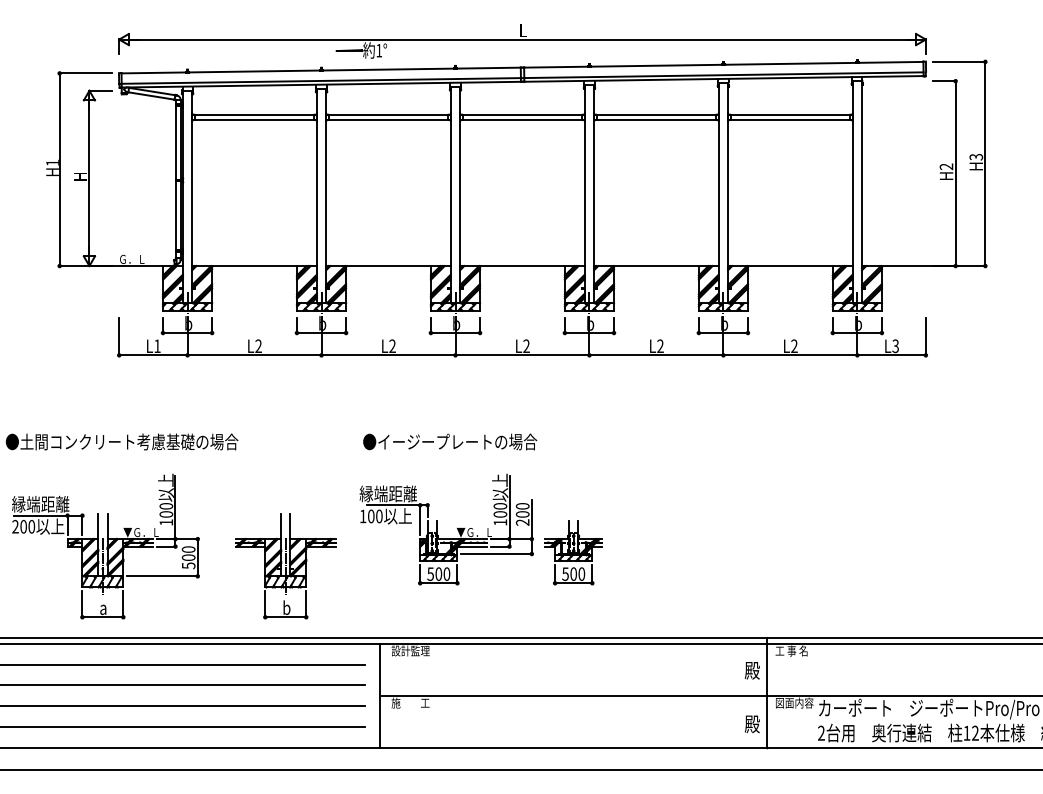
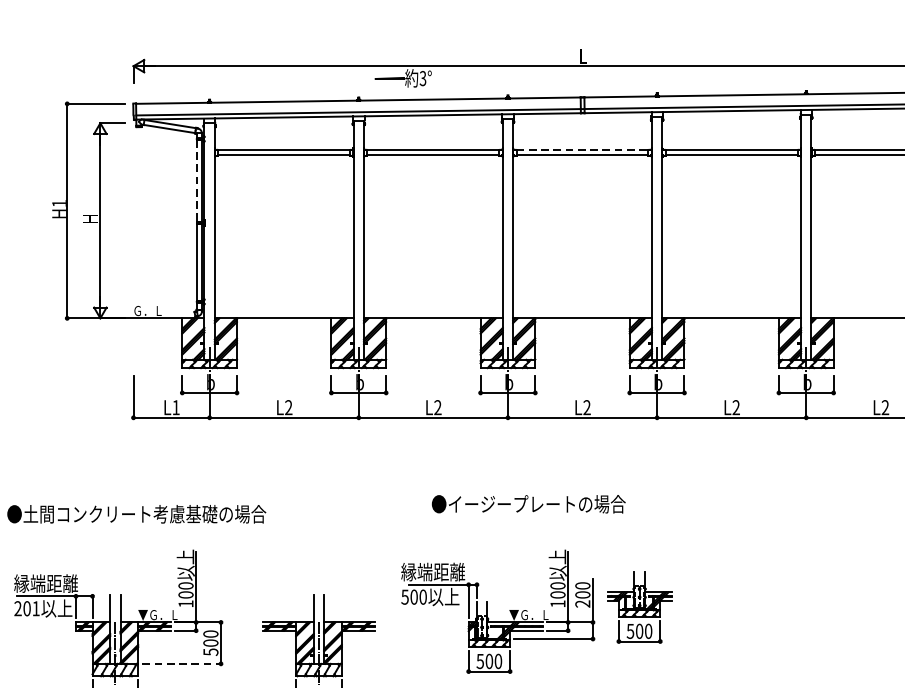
text: (379, 50) -> (423, 78), 1° -> 3°
line: (522, 115) -> (582, 150), solid -> dashed
line: (176, 143) -> (197, 181), solid -> dashed
text: (450, 441) -> (529, 503), moved
text: (362, 516) -> (404, 597), 100 -> 500
text: (31, 526) -> (35, 608), 200 -> 201
part: (573, 552) -> (639, 607), moved
line: (162, 576) -> (181, 664), solid -> dashed

